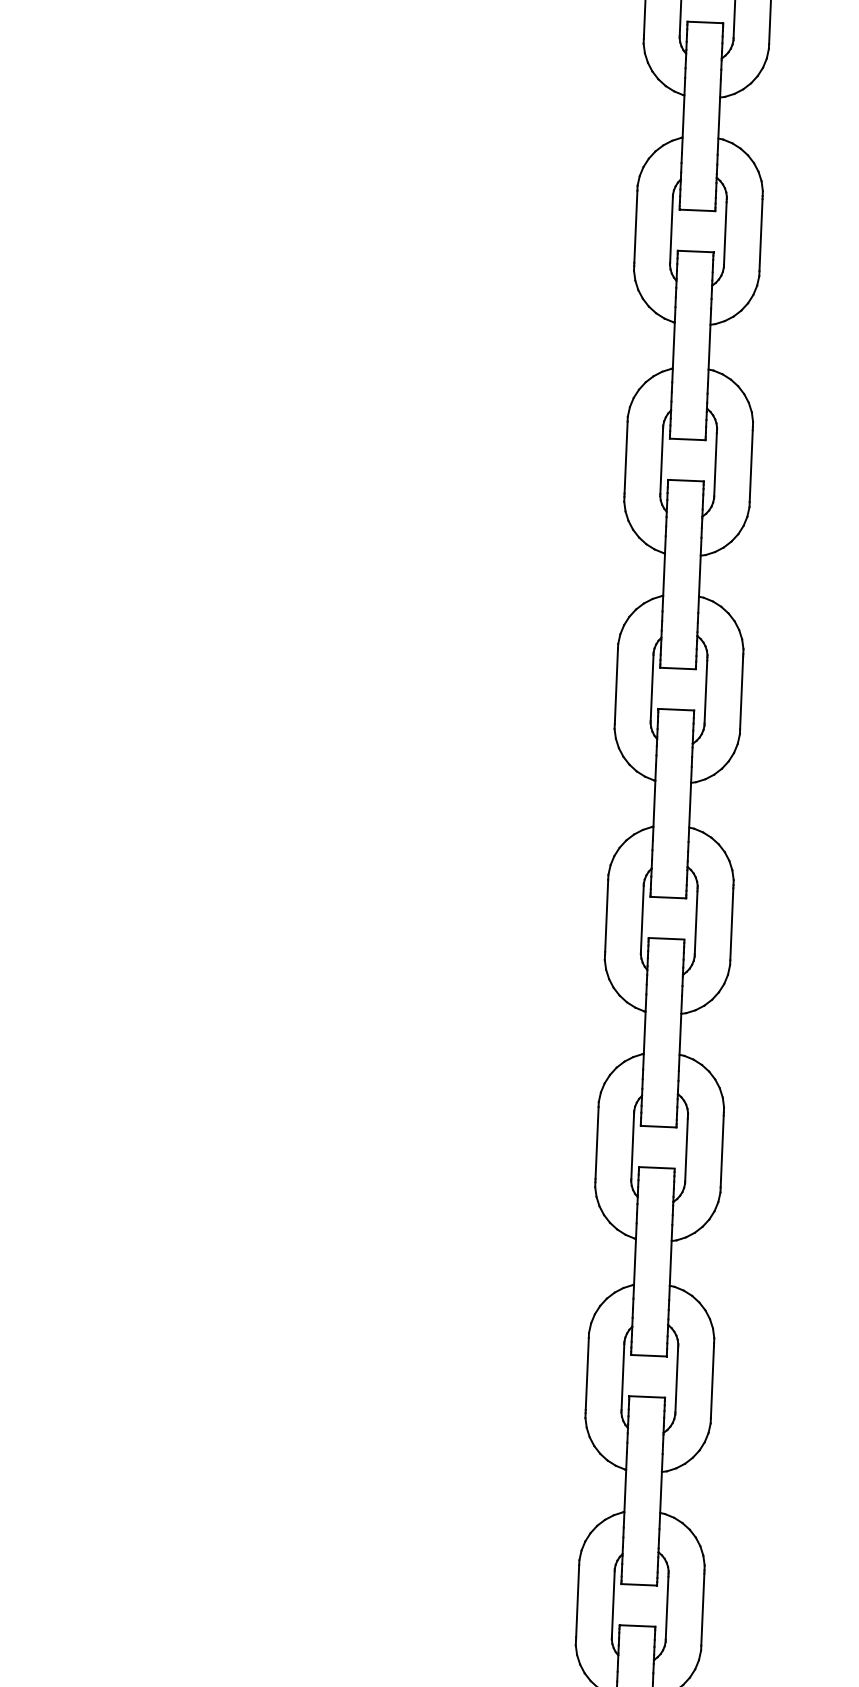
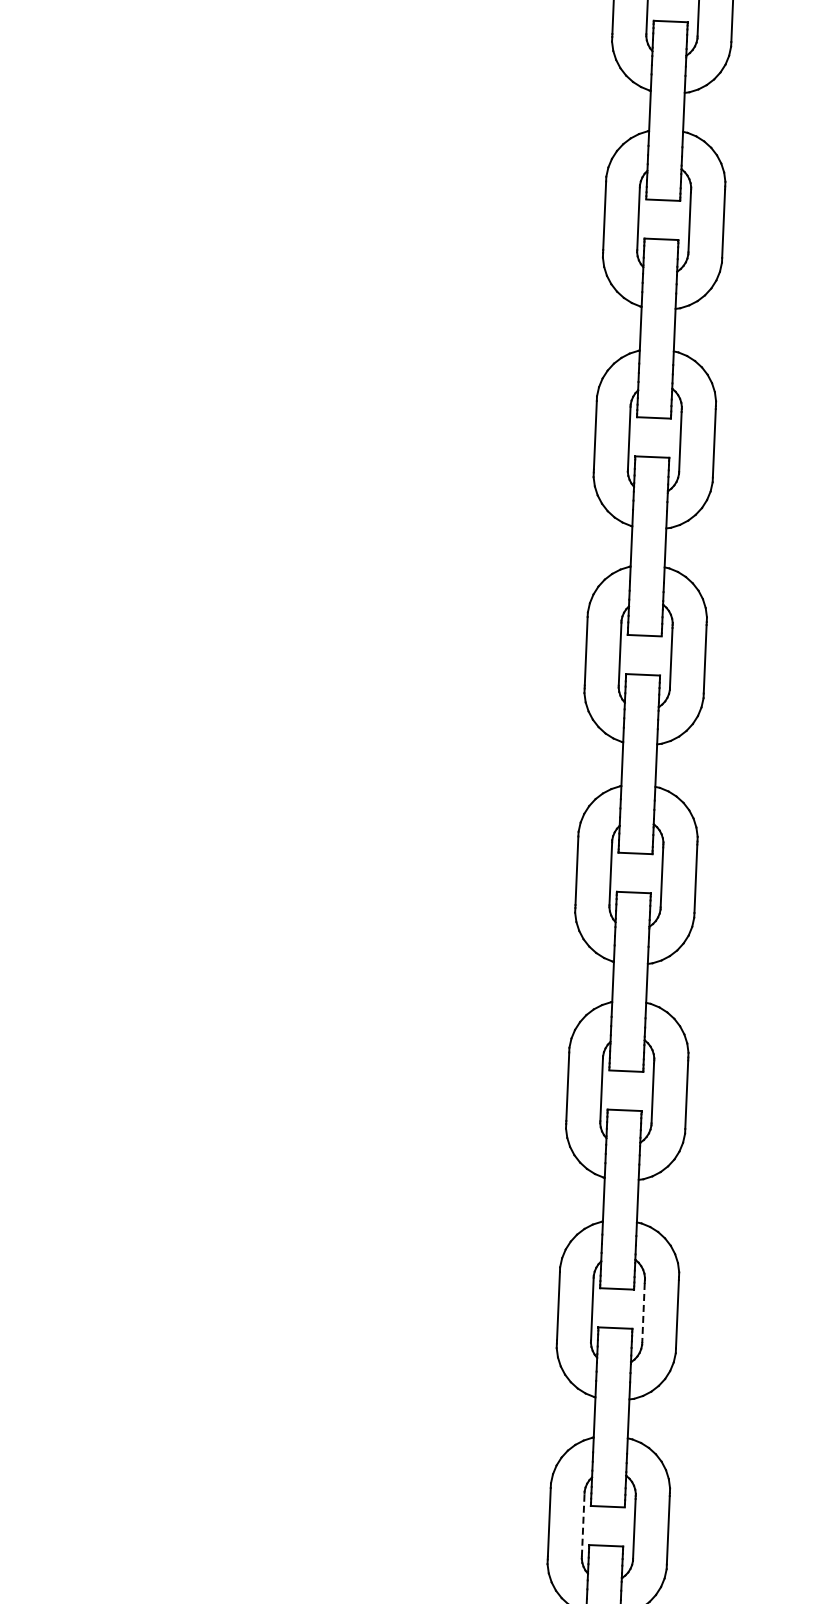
line: (676, 1381) -> (643, 1313), solid -> dashed
line: (613, 1603) -> (583, 1524), solid -> dashed

